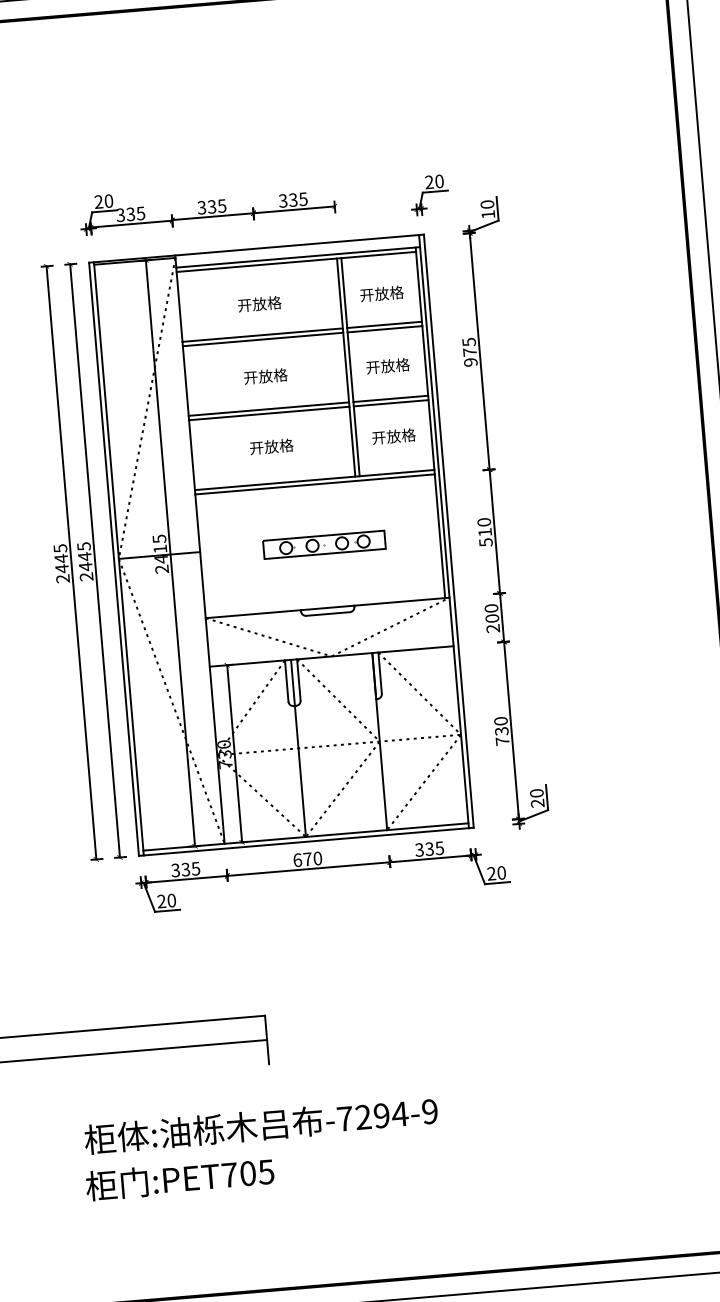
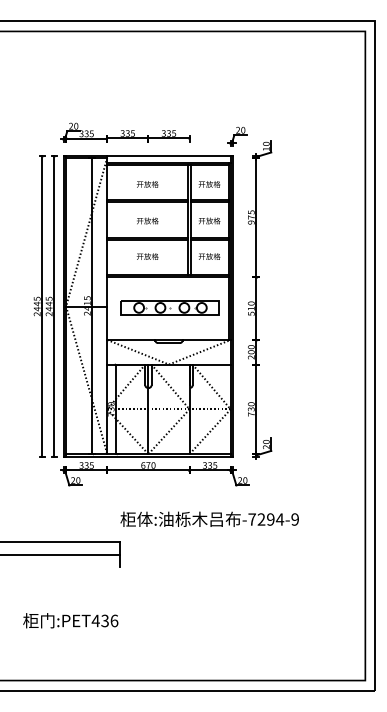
part: (323, 545) -> (169, 308), size x1.6
text: (260, 1123) -> (209, 518), moved
text: (246, 1172) -> (104, 620), :PET705 -> :PET436

